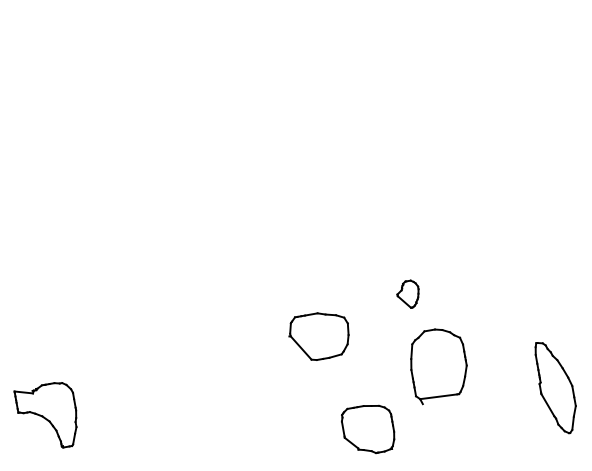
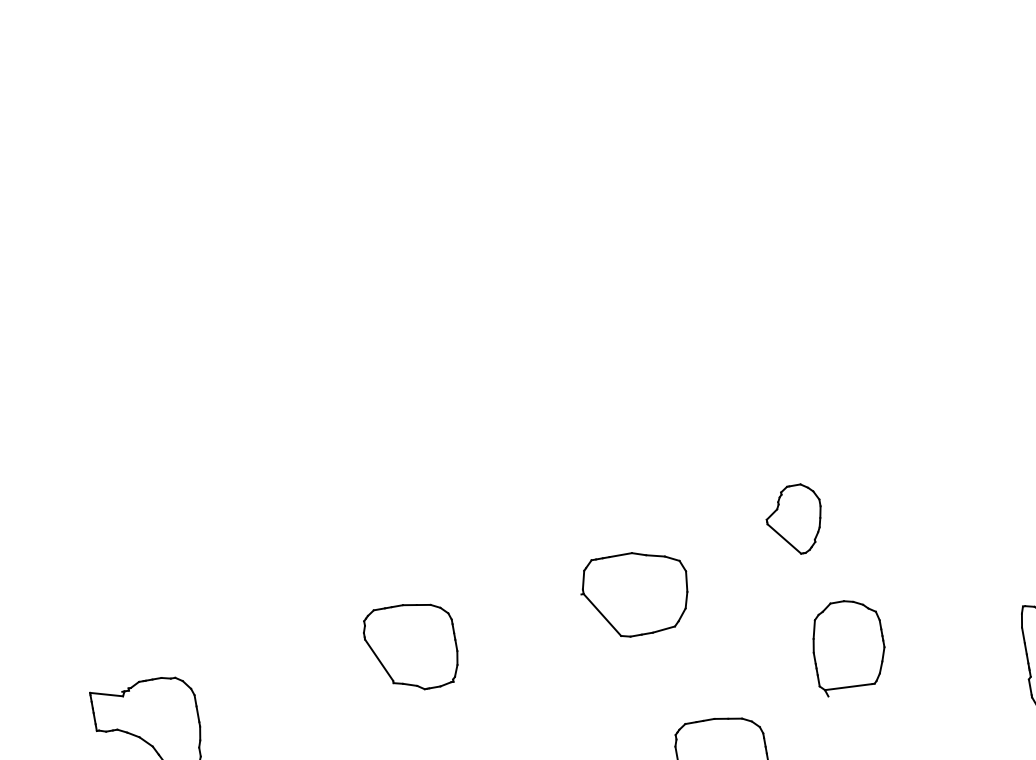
part: (407, 293) -> (792, 517), size x1.43
part: (193, 365) -> (410, 646), added
part: (438, 366) -> (848, 648), size x0.71

